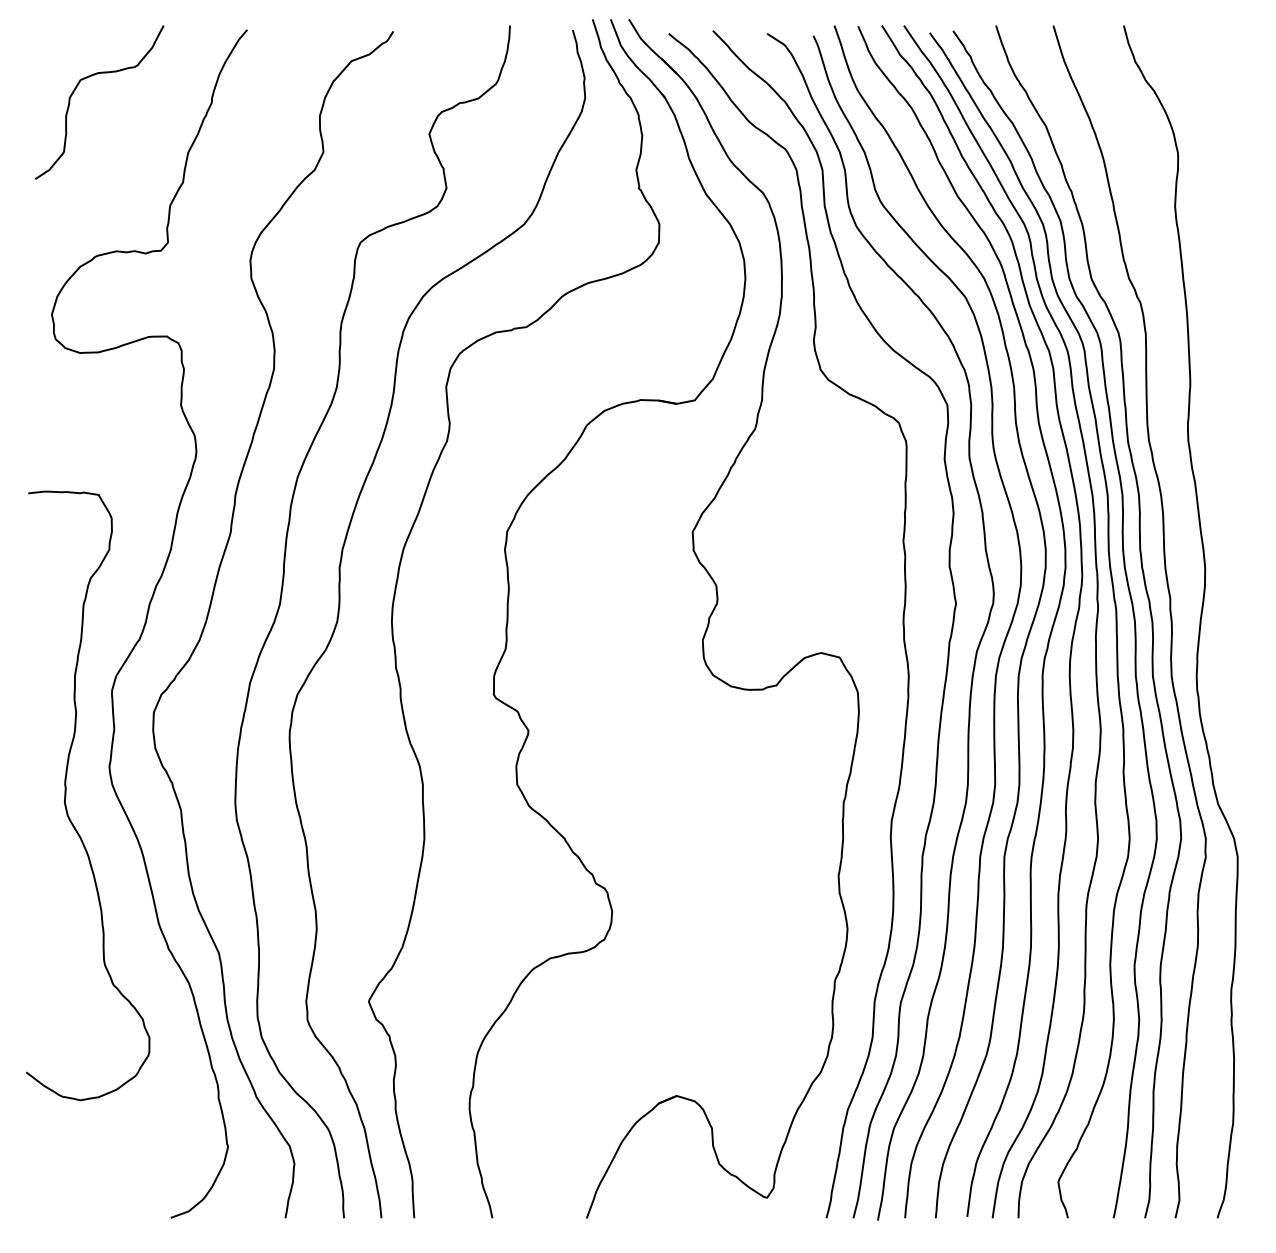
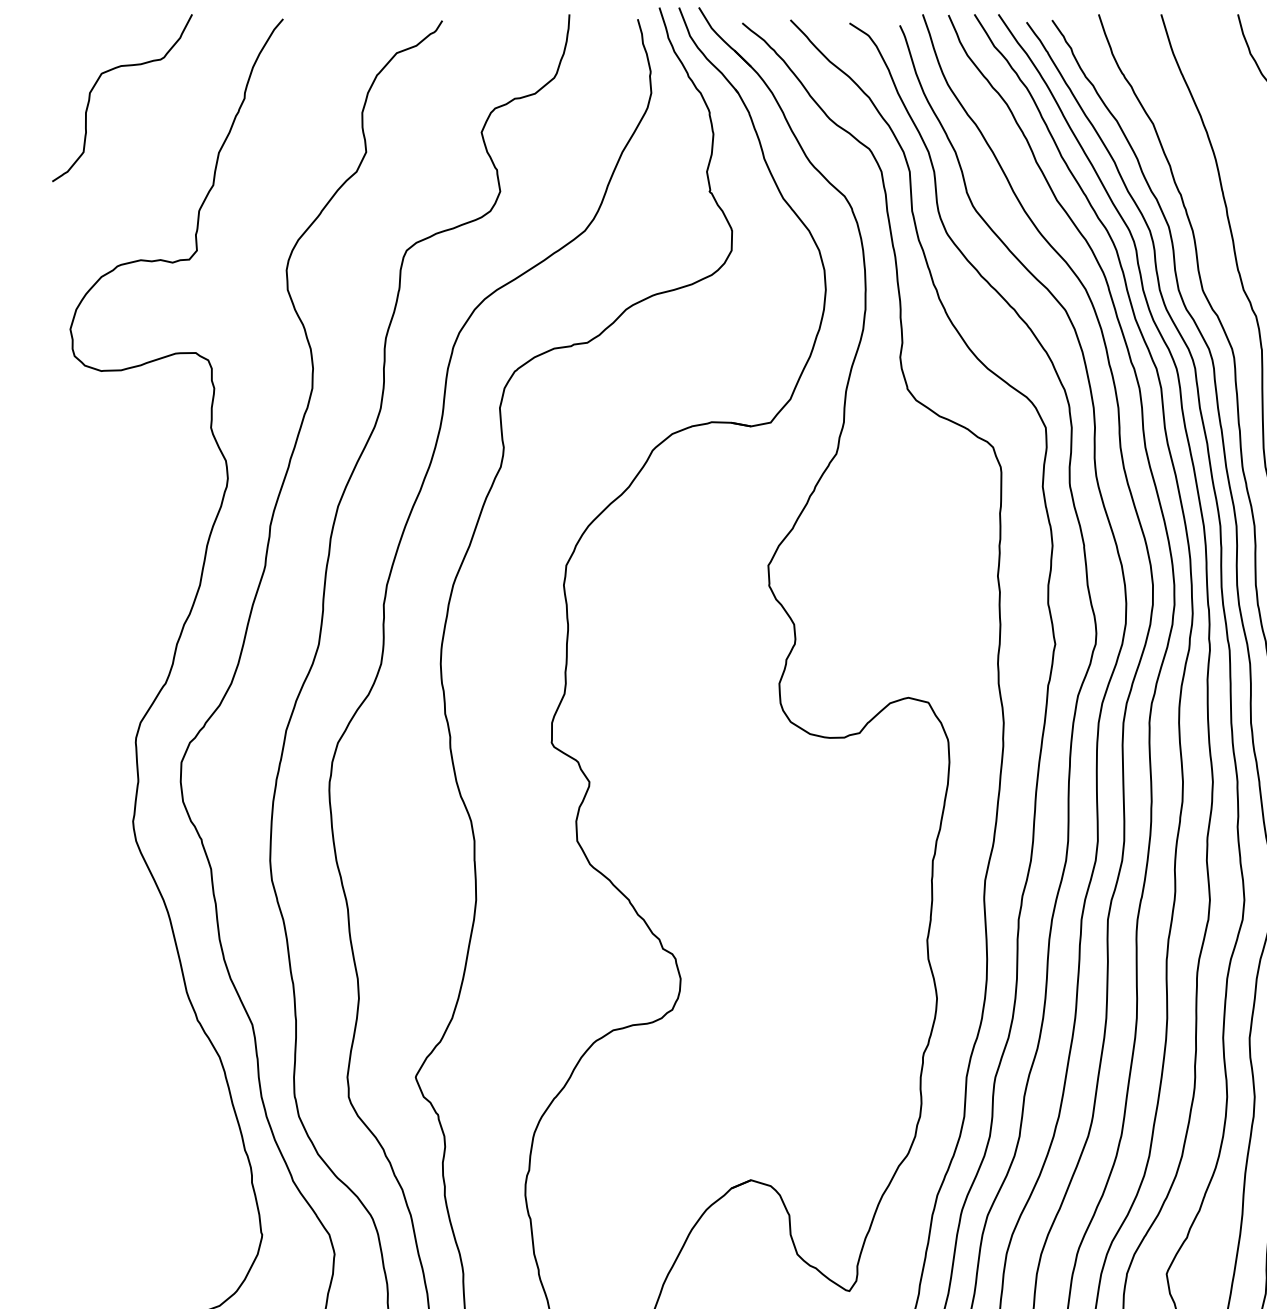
curve: (66, 795) -> (86, 852), removed

